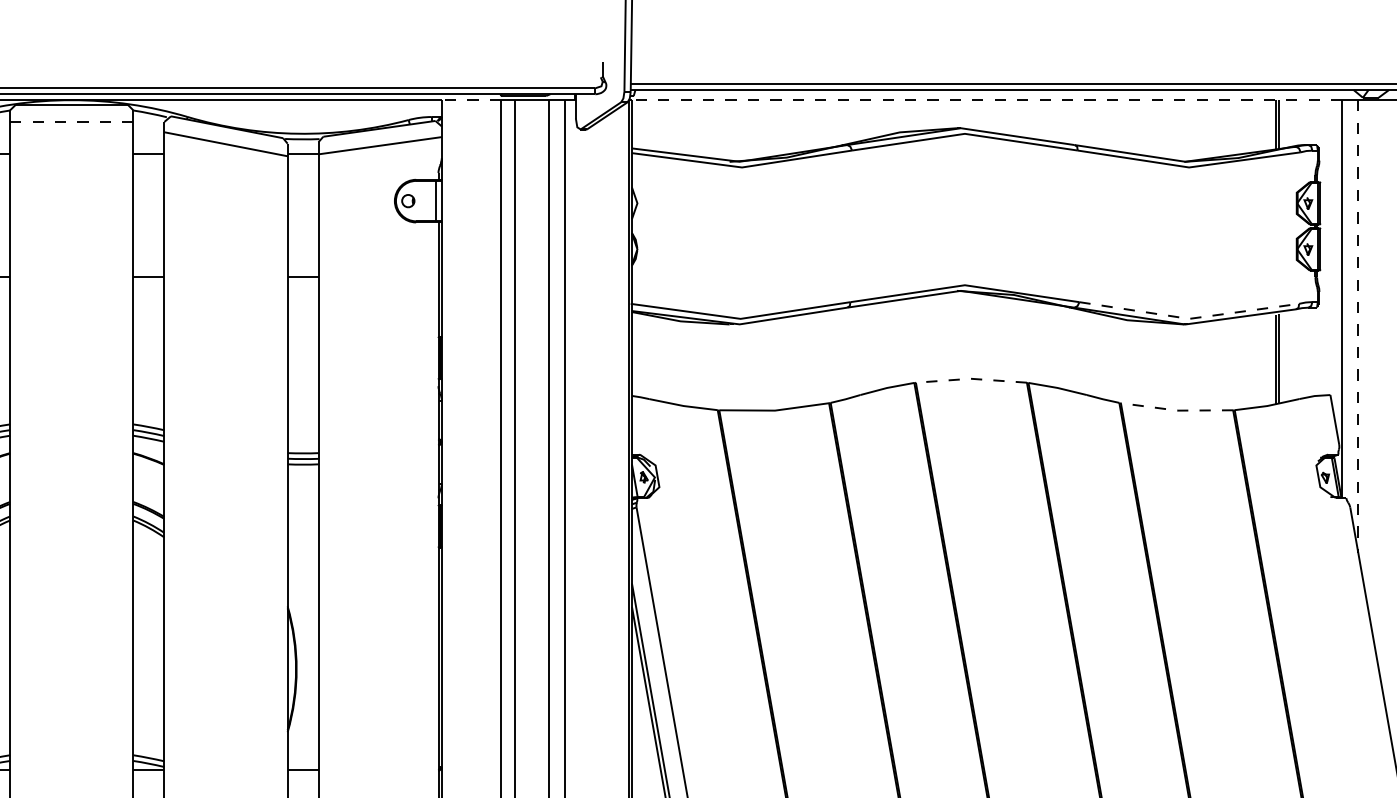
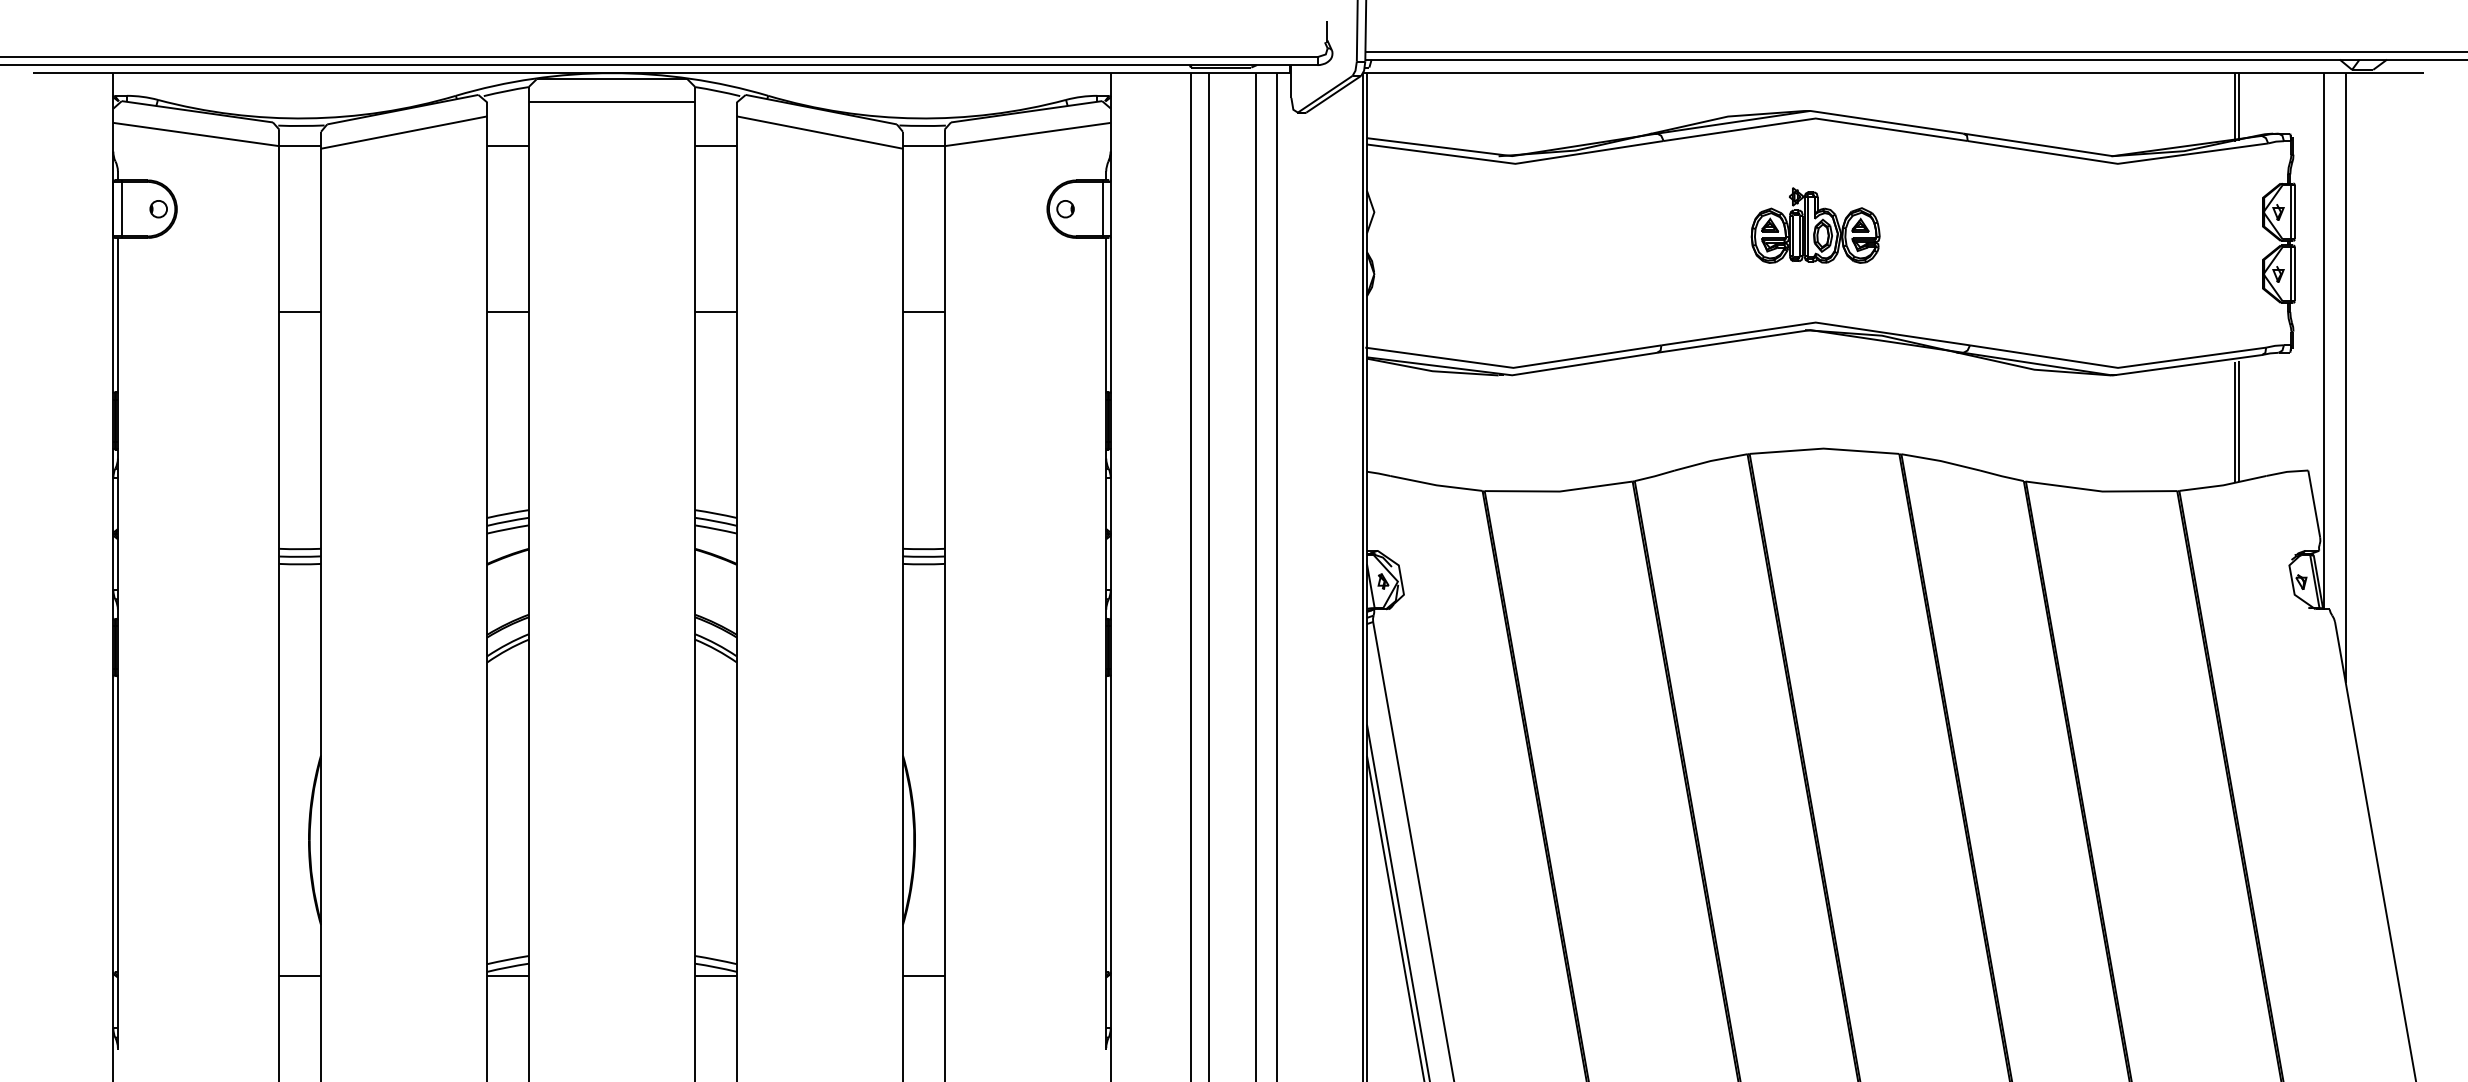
line: (471, 100) -> (1150, 73), dashed -> solid
line: (987, 100) -> (1845, 73), dashed -> solid
line: (71, 121) -> (611, 102), dashed -> solid
part: (964, 213) -> (1815, 225), added
line: (1189, 318) -> (2118, 367), dashed -> solid
line: (1358, 326) -> (2345, 378), dashed -> solid
line: (970, 378) -> (1823, 448), dashed -> solid
line: (1176, 410) -> (2101, 491), dashed -> solid

